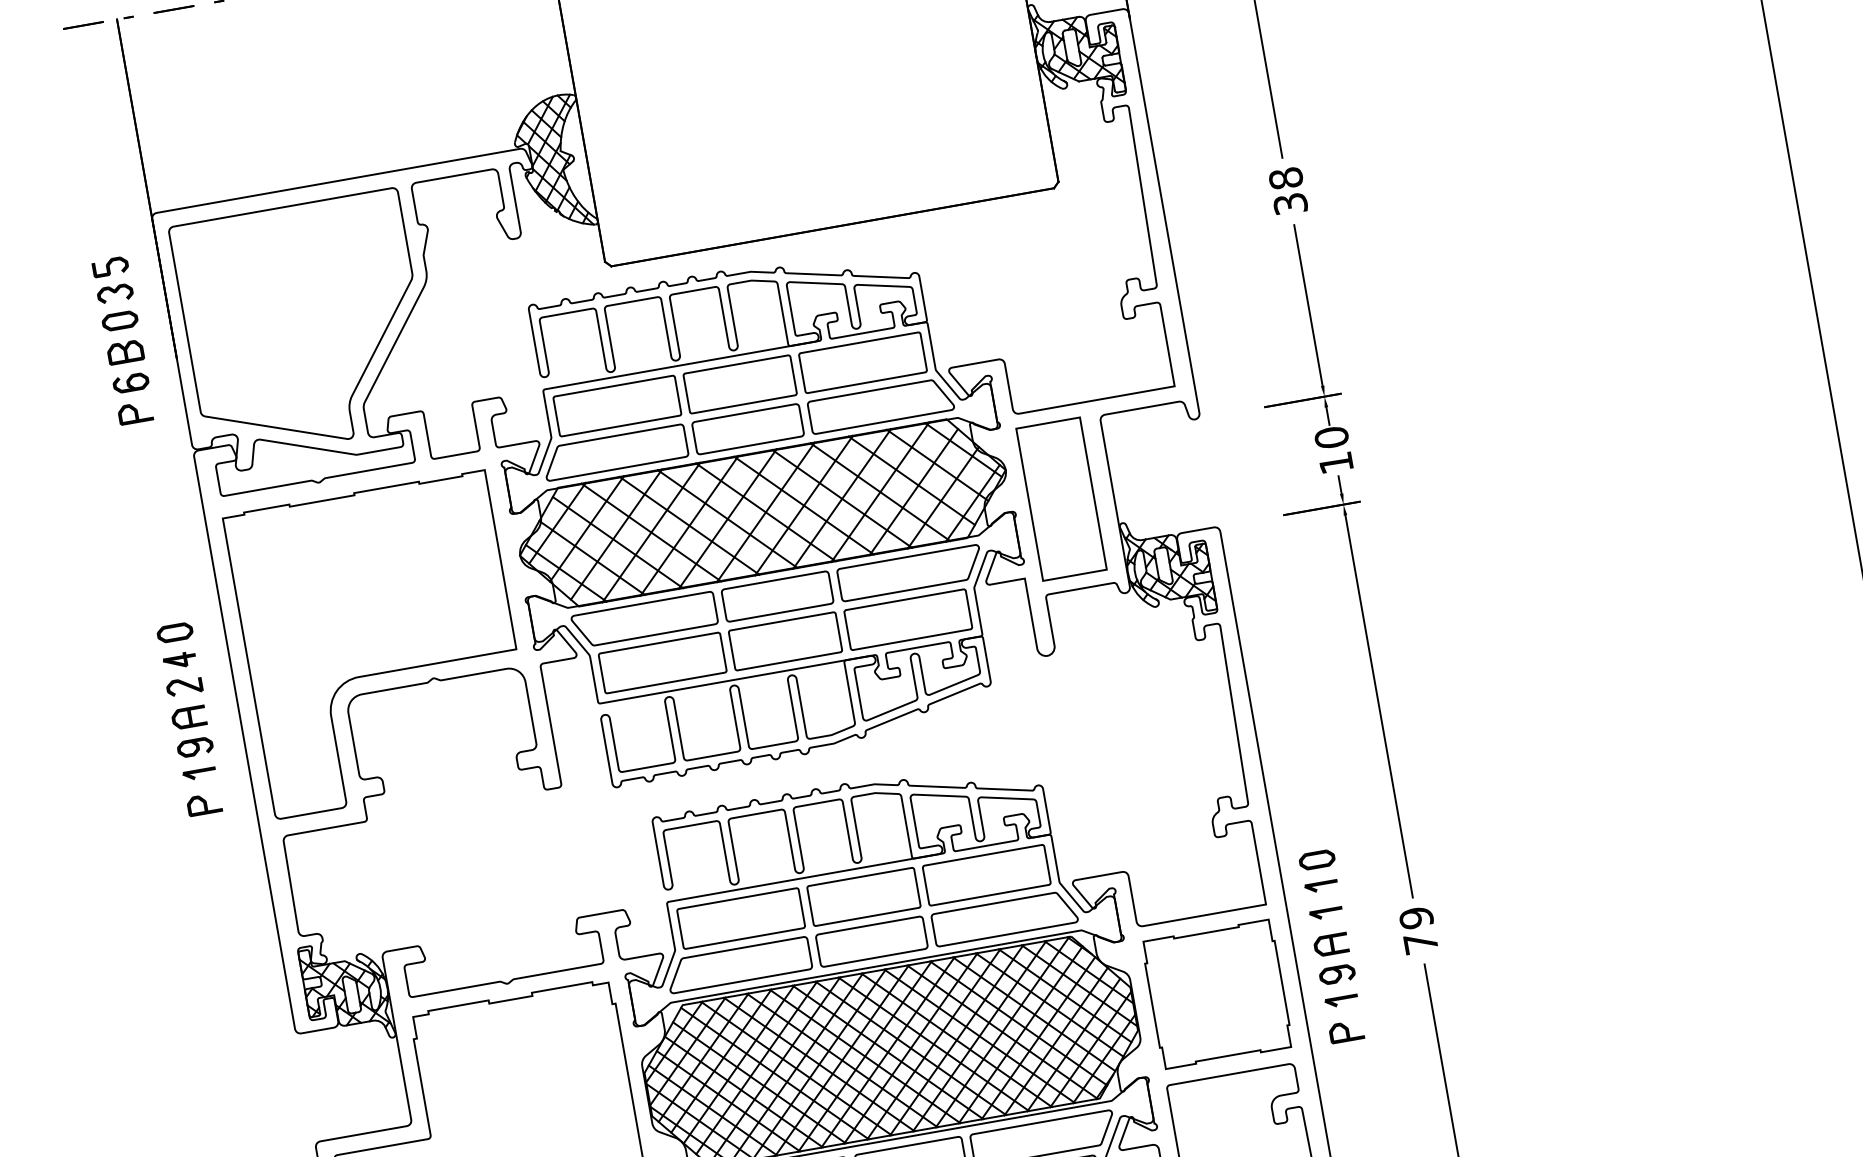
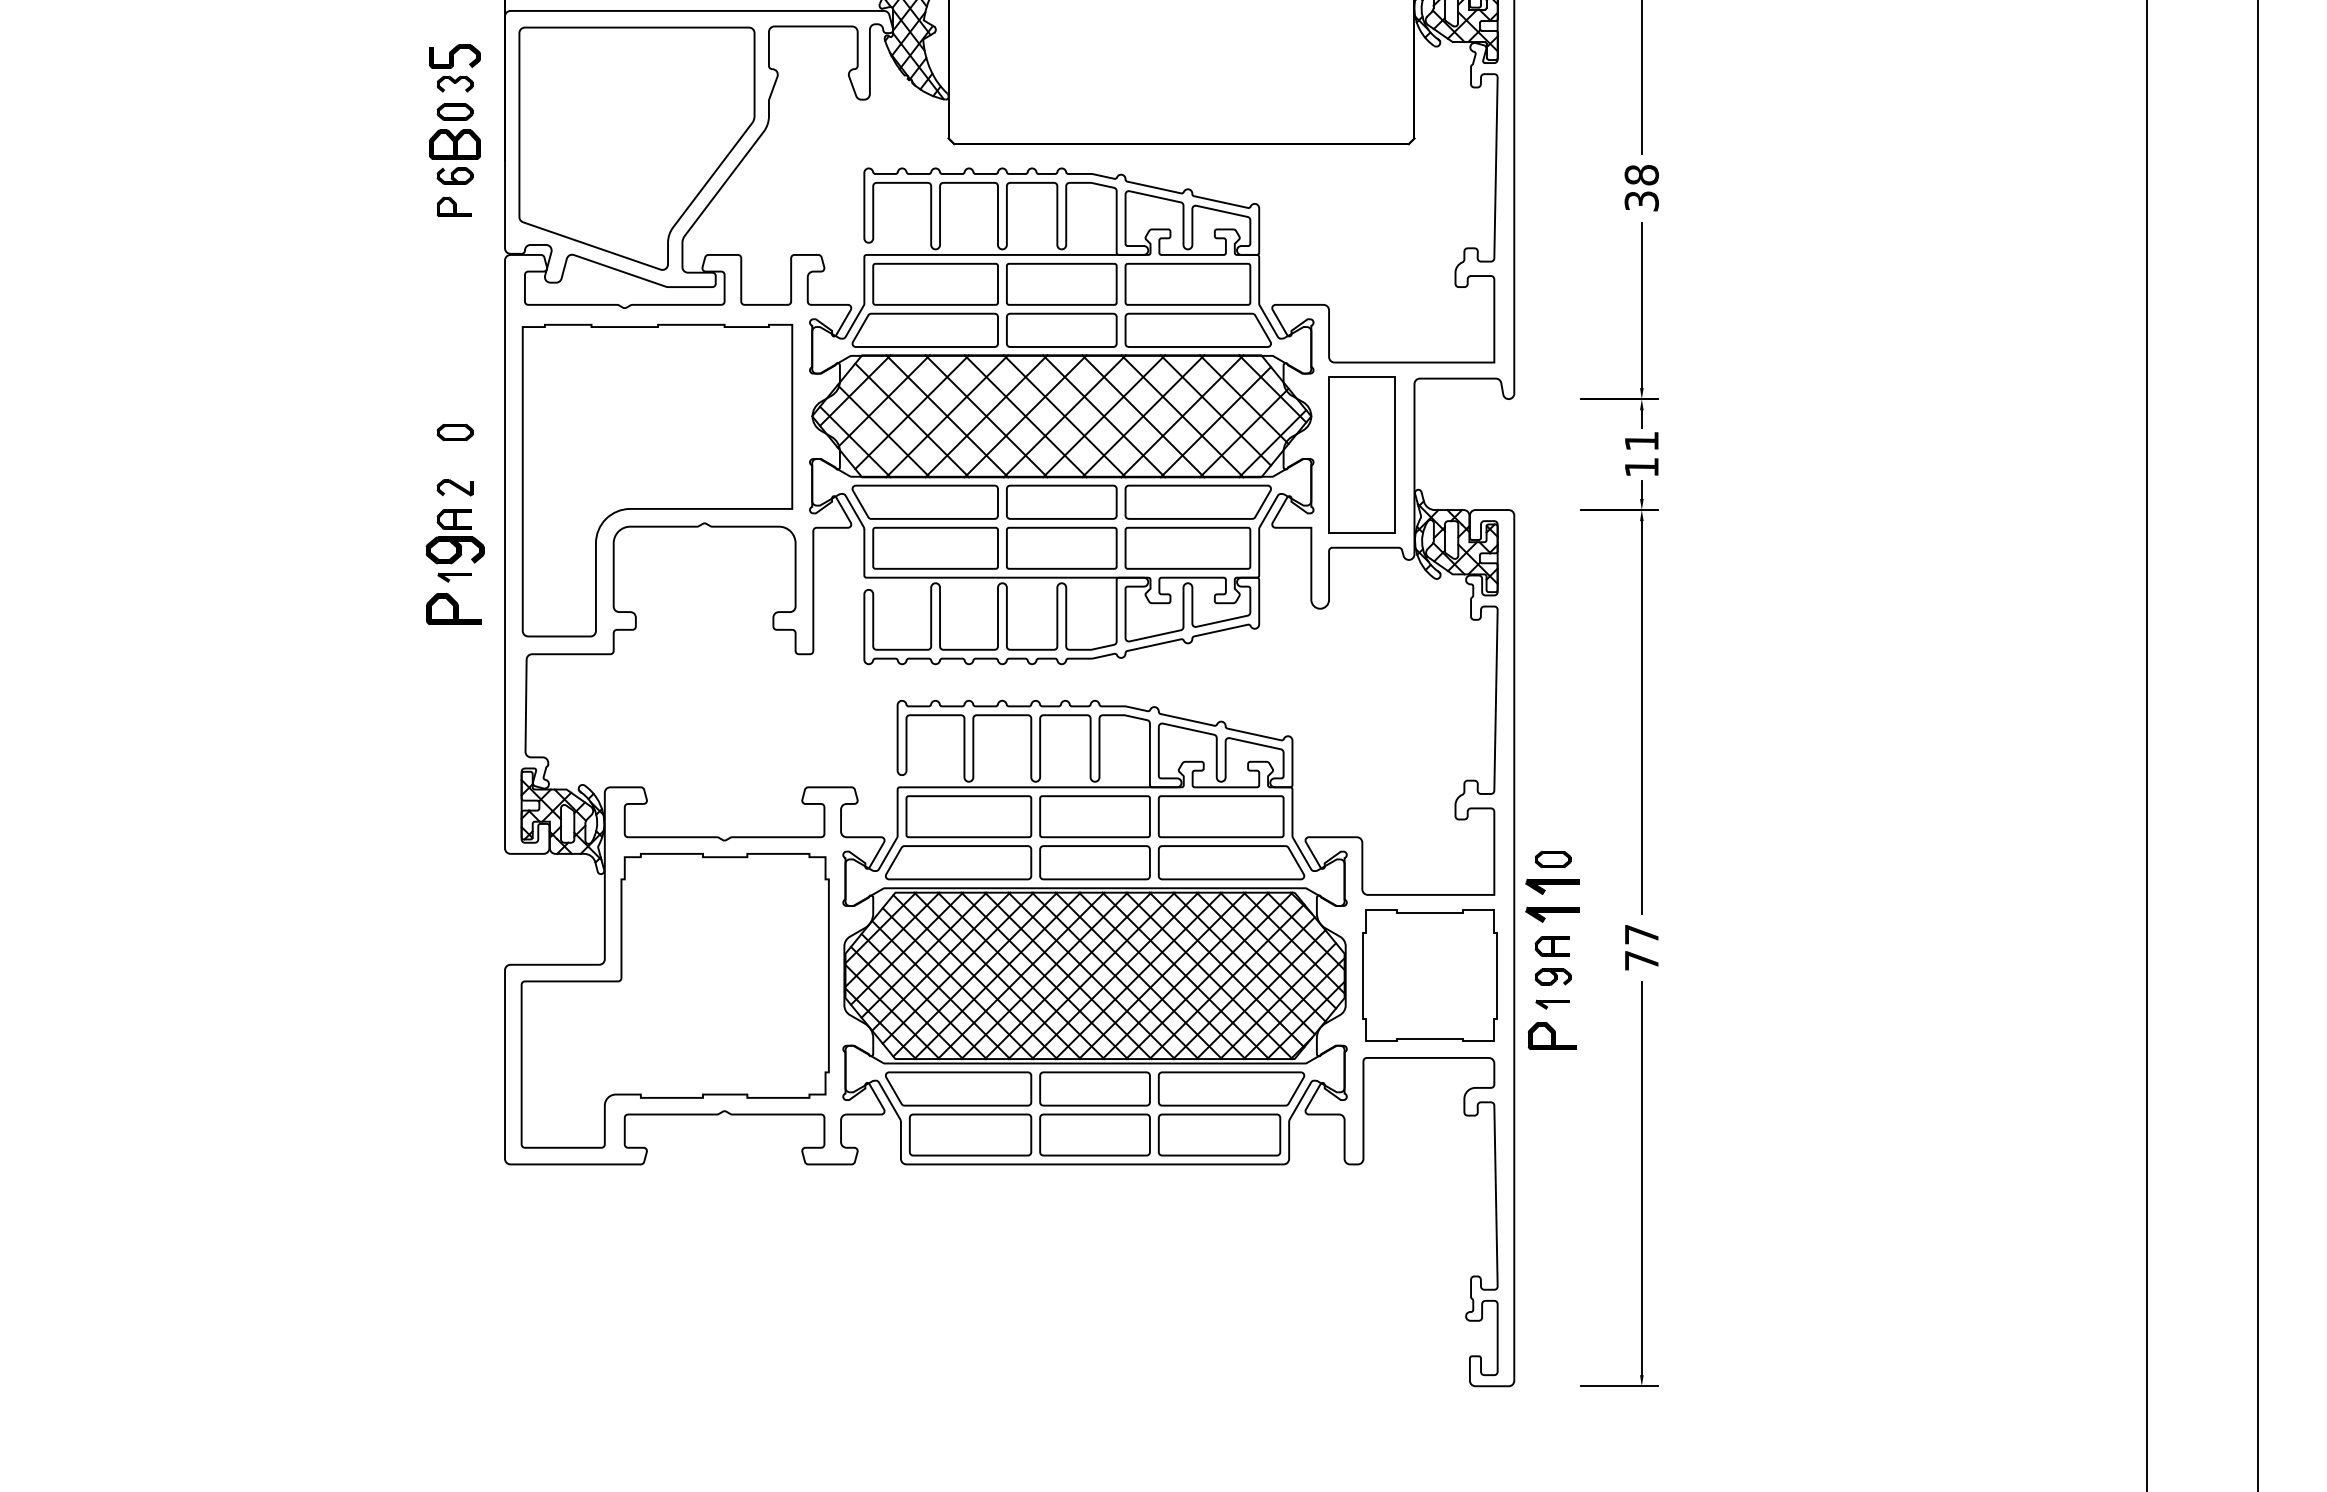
part: (109, 266) -> (454, 56), size x1.4
part: (125, 352) -> (454, 144), size x1.4
text: (1331, 437) -> (1641, 441), 10 -> 11
part: (179, 660) -> (454, 460), removed
part: (194, 746) -> (454, 549), size x1.6
part: (203, 804) -> (453, 608), size x1.6
part: (1321, 886) -> (1552, 886), size x1.6
part: (1326, 913) -> (1552, 914), size x1.6
text: (1416, 917) -> (1641, 934), 79 -> 77
part: (1345, 1031) -> (1551, 1035), size x1.4

